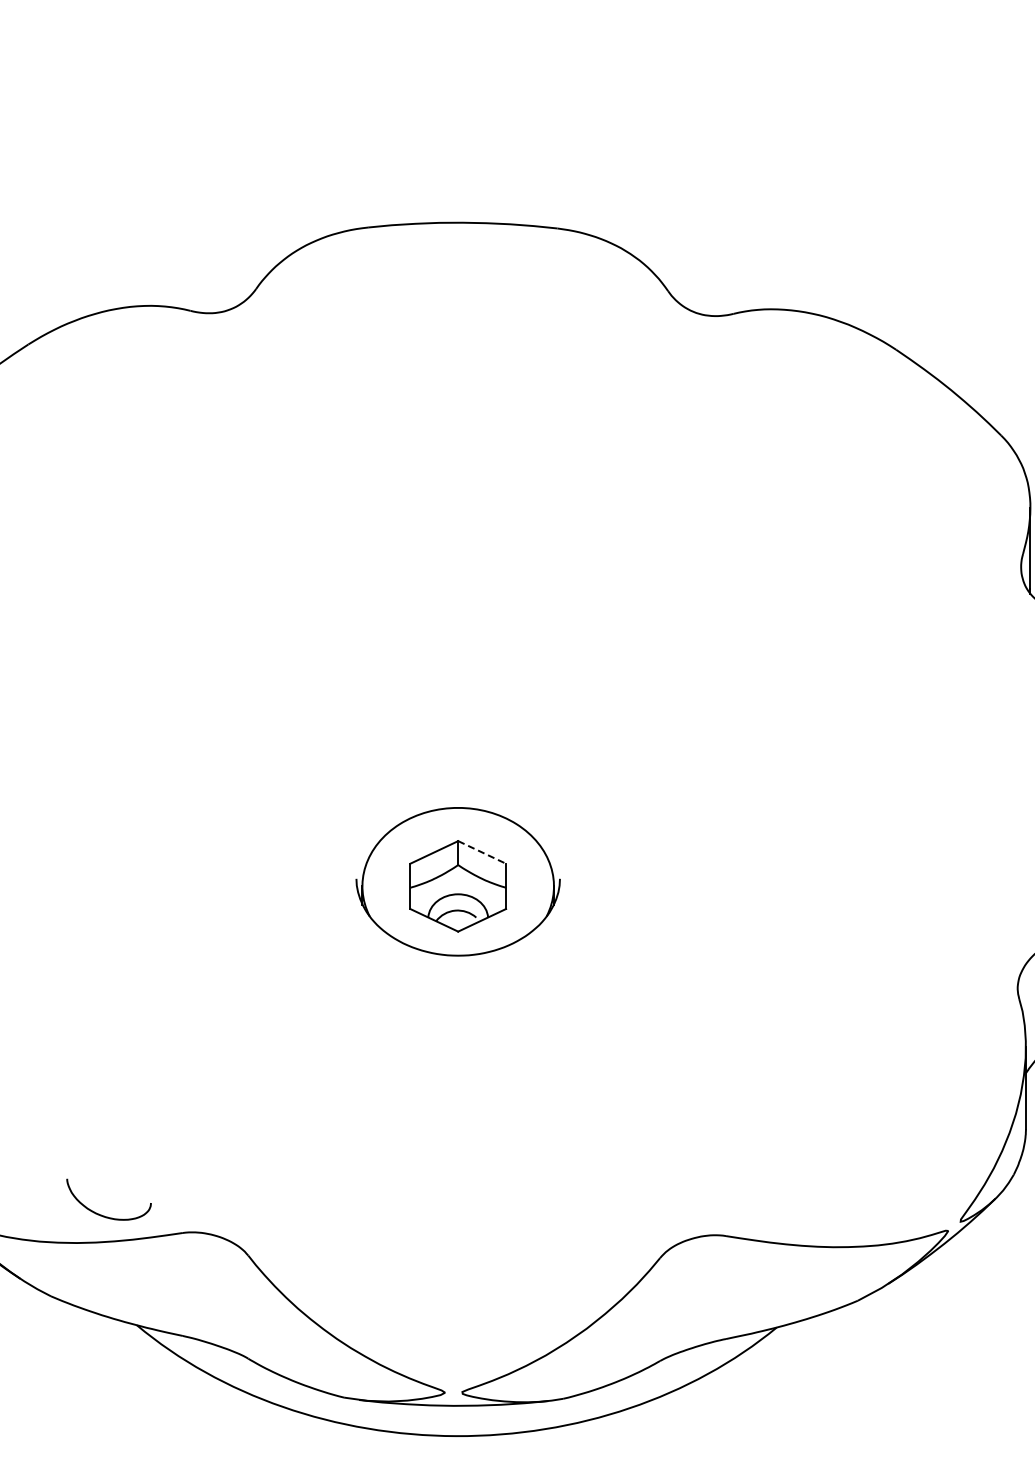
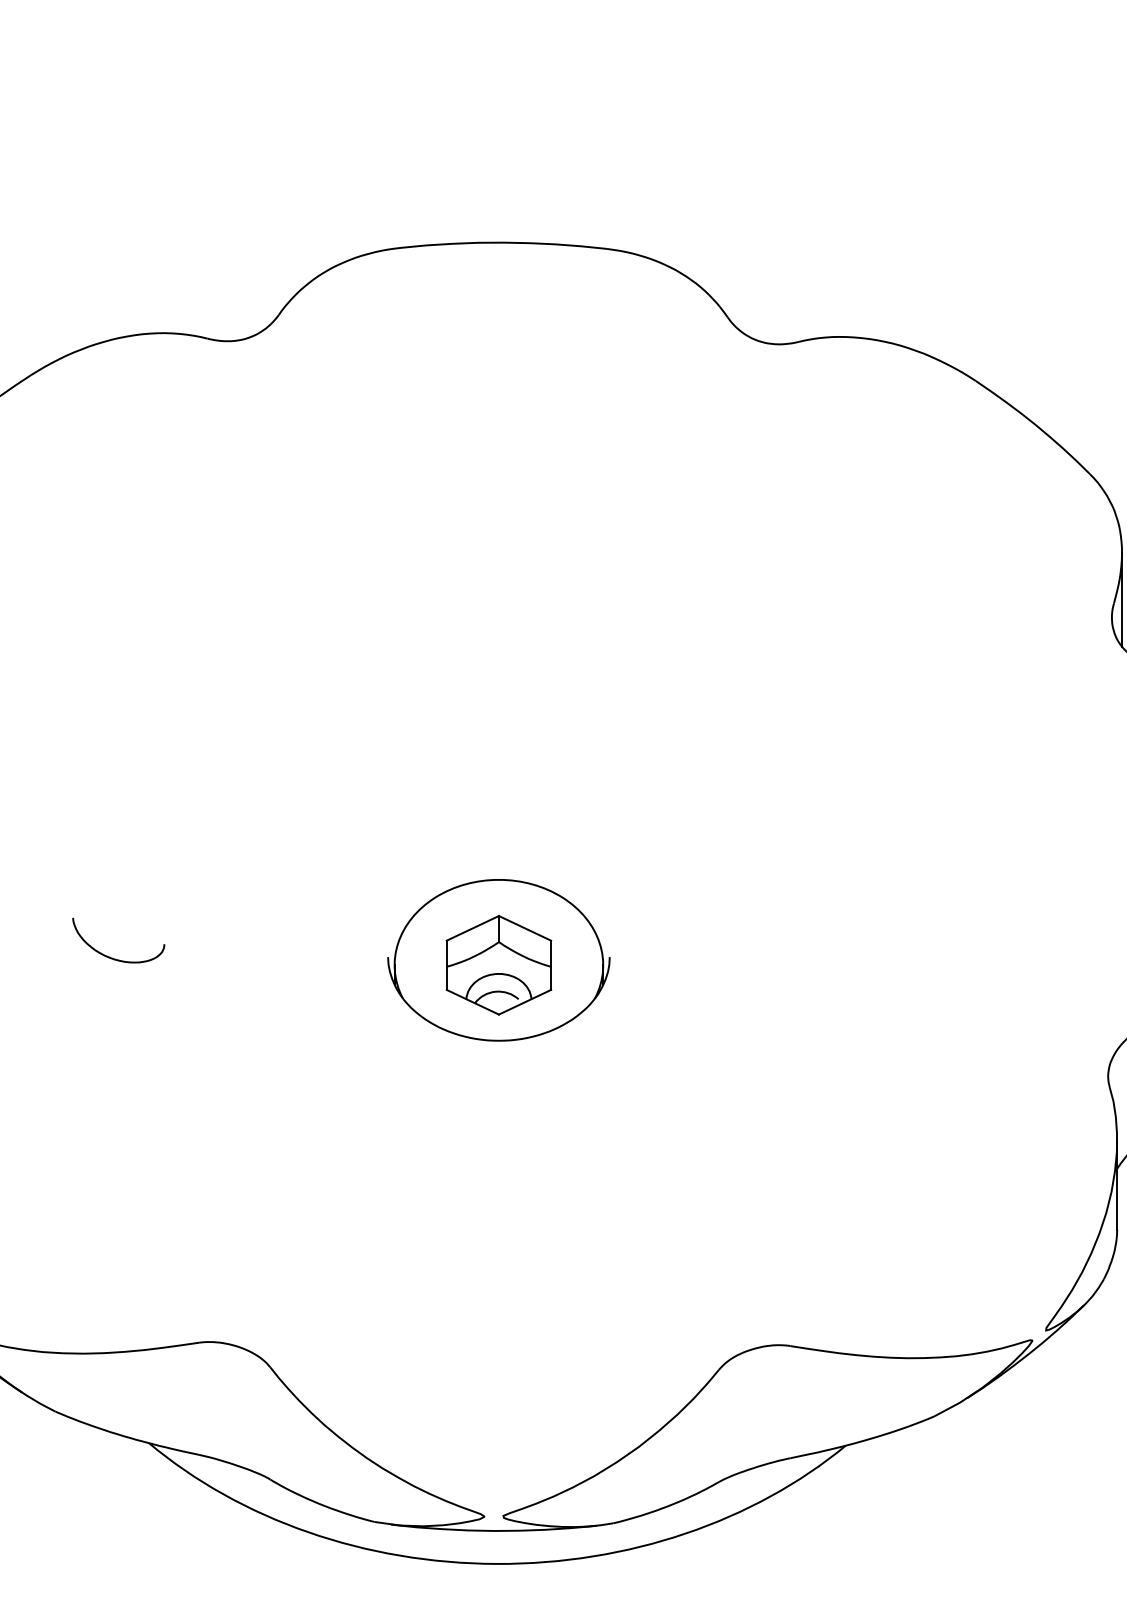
line: (482, 852) -> (525, 928), dashed -> solid
curve: (104, 1215) -> (113, 957), moved

